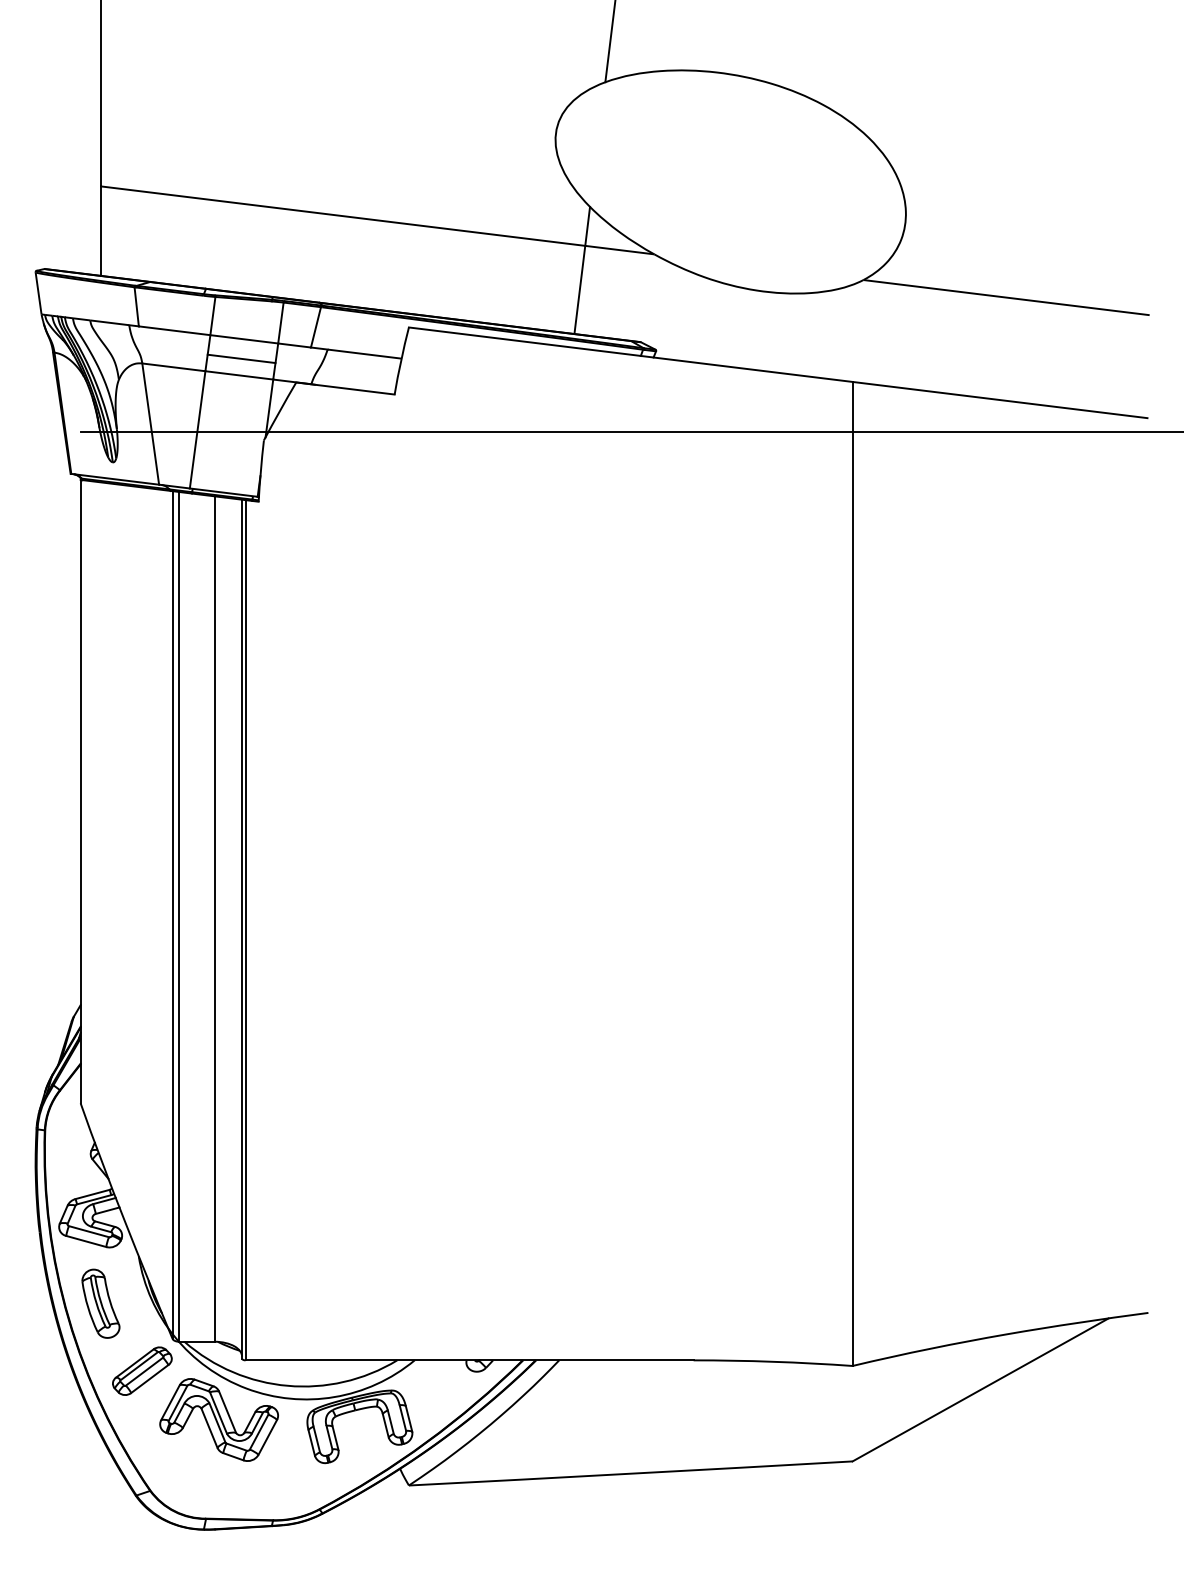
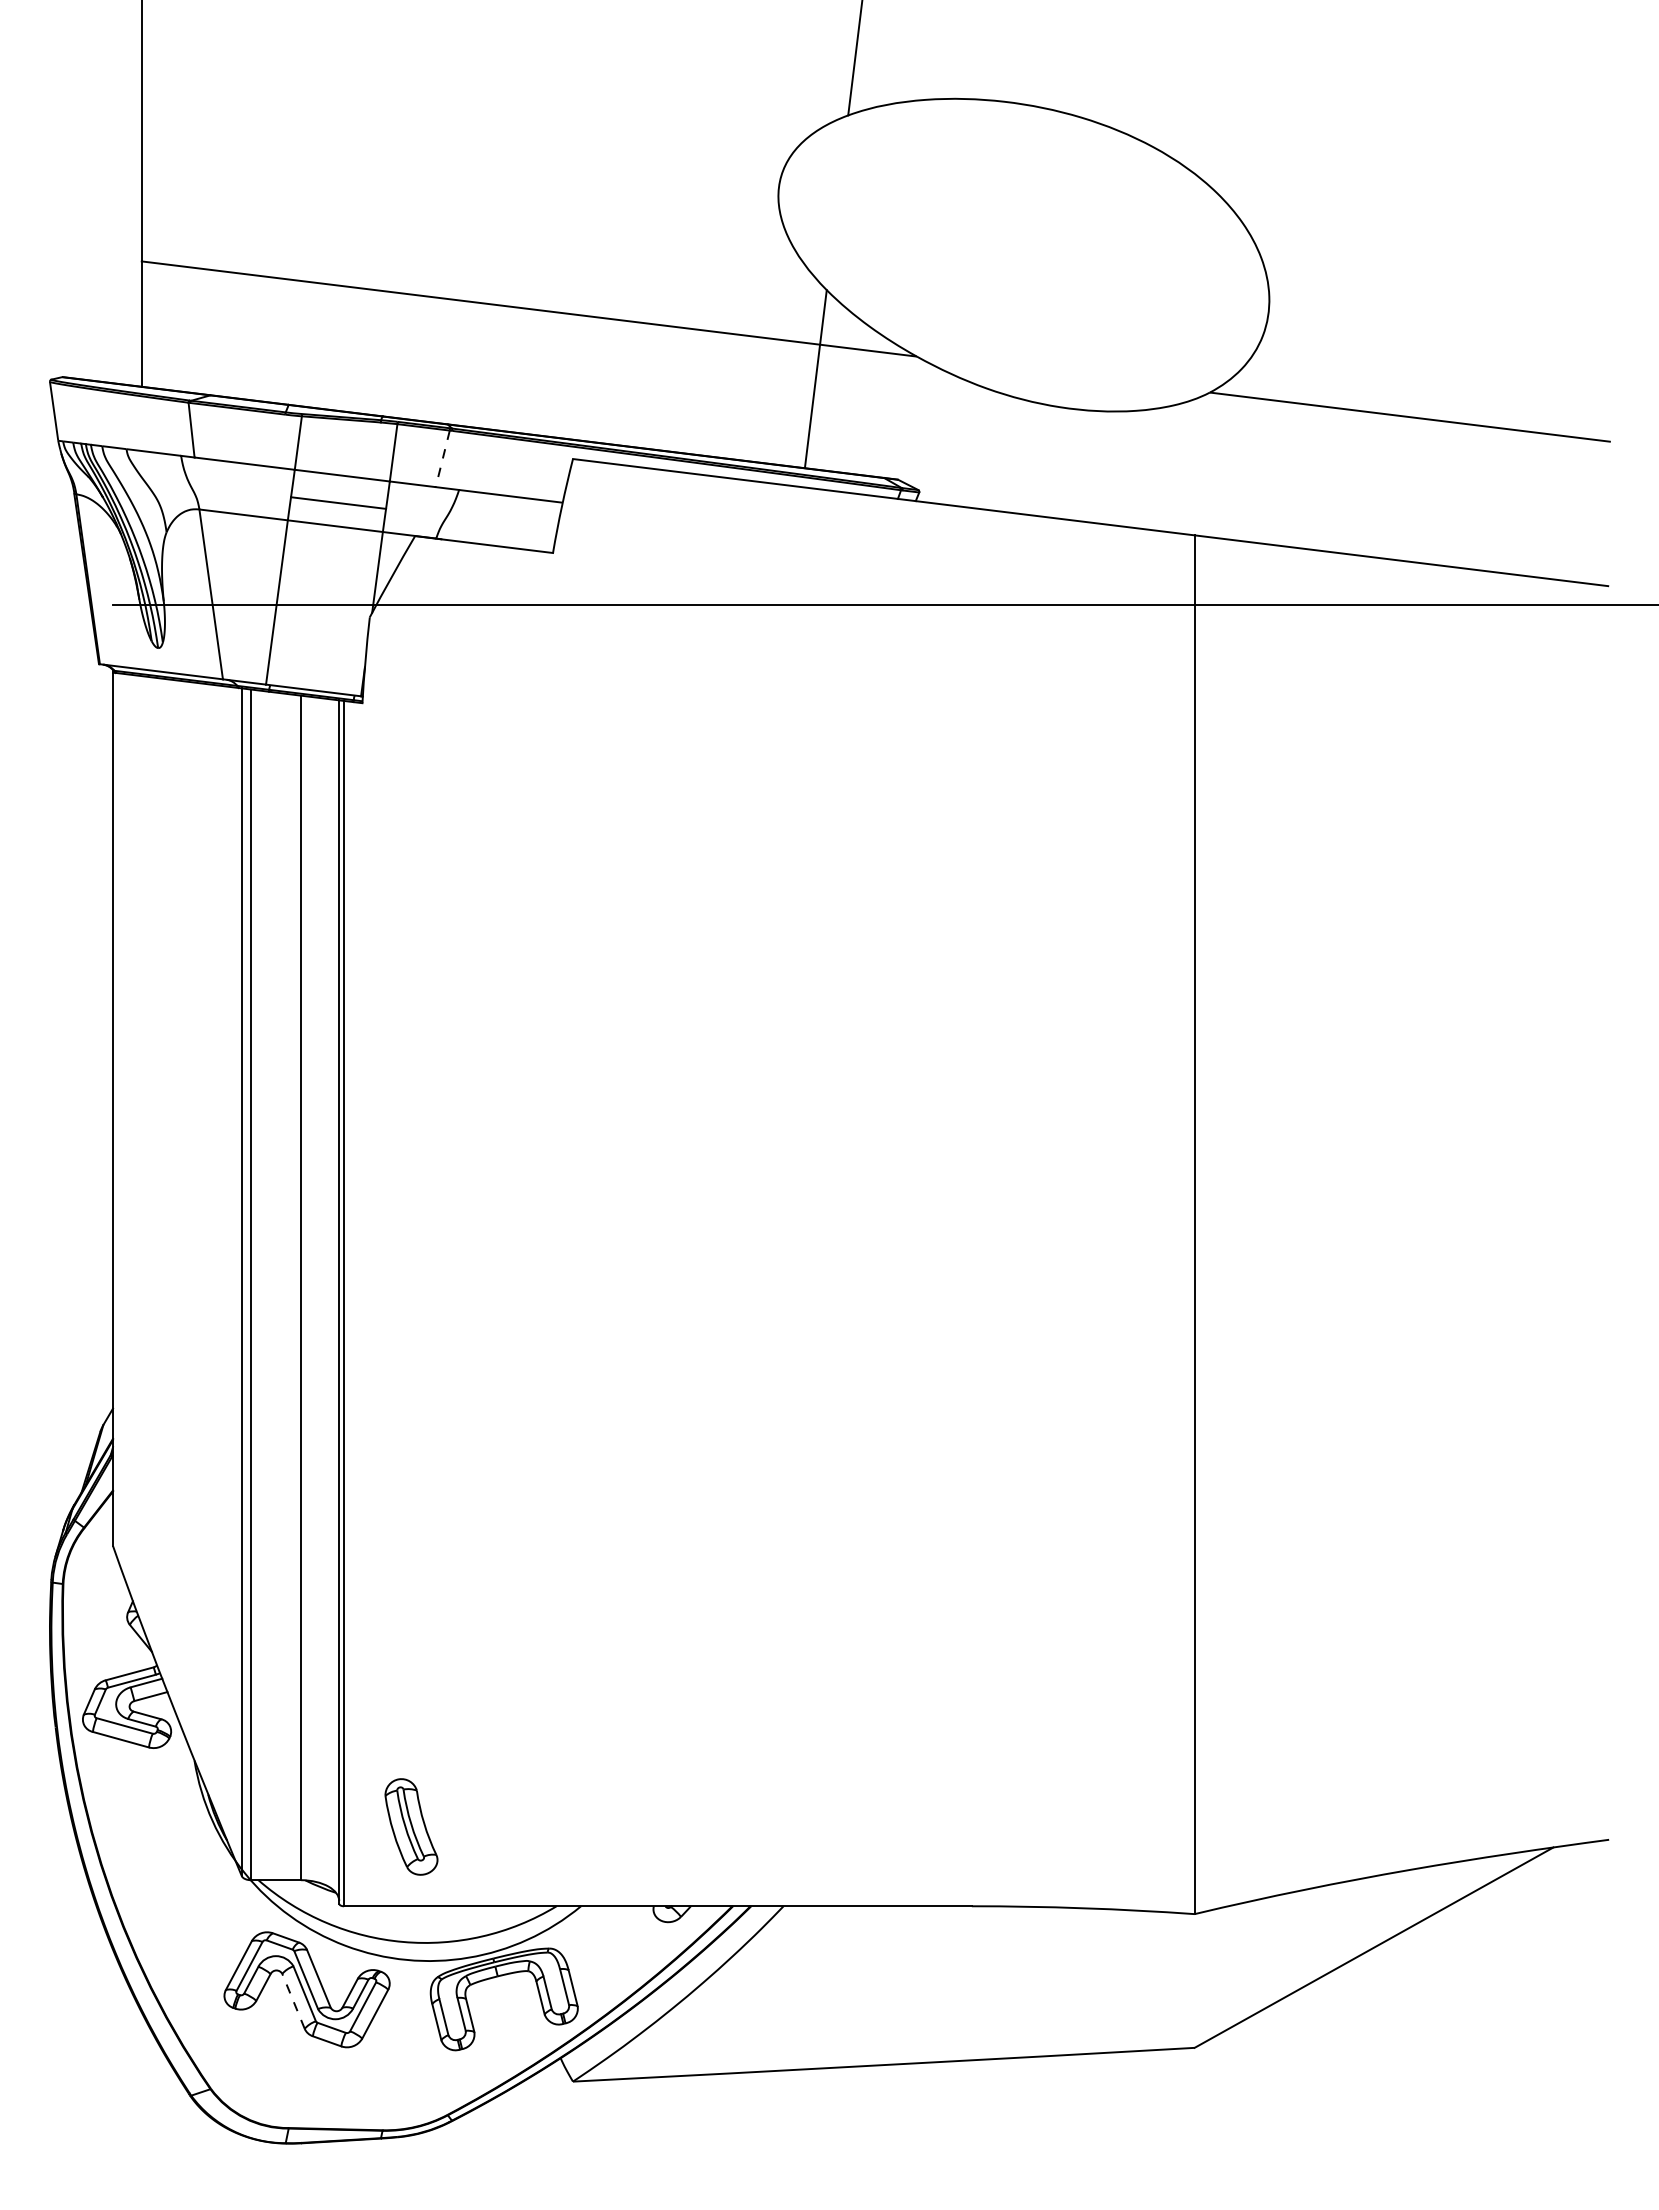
line: (315, 327) -> (442, 459), solid -> dashed
part: (100, 1303) -> (411, 1826), moved
part: (142, 1371) -> (199, 1921), removed
line: (209, 1428) -> (293, 2001), solid -> dashed

